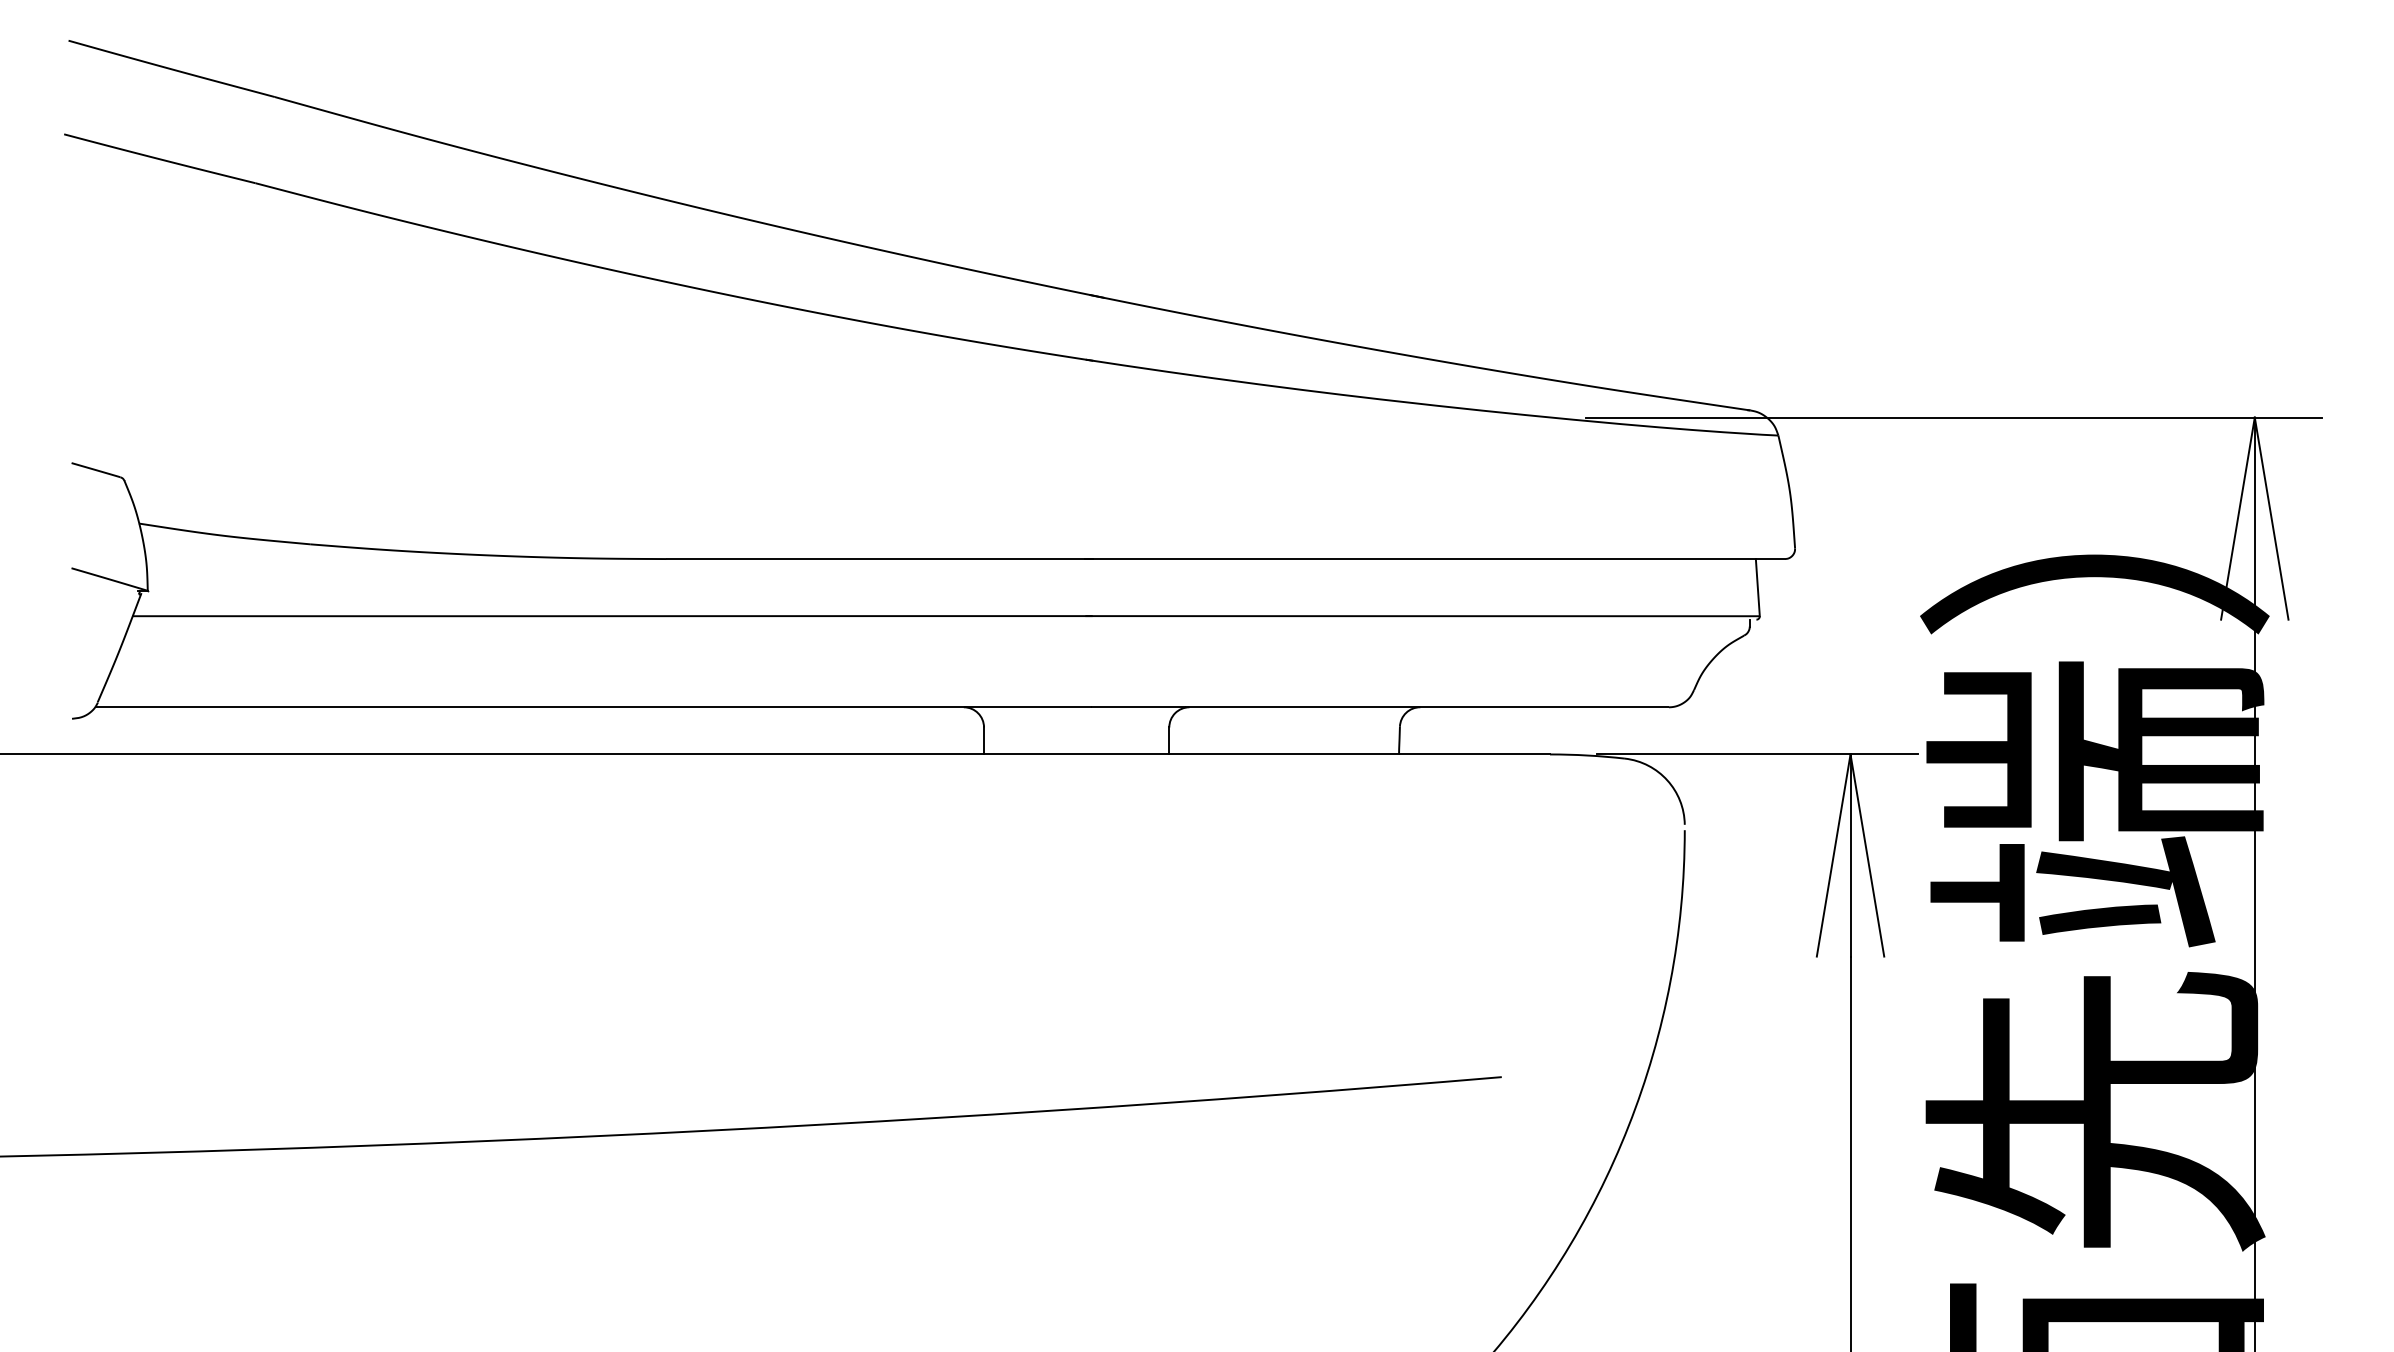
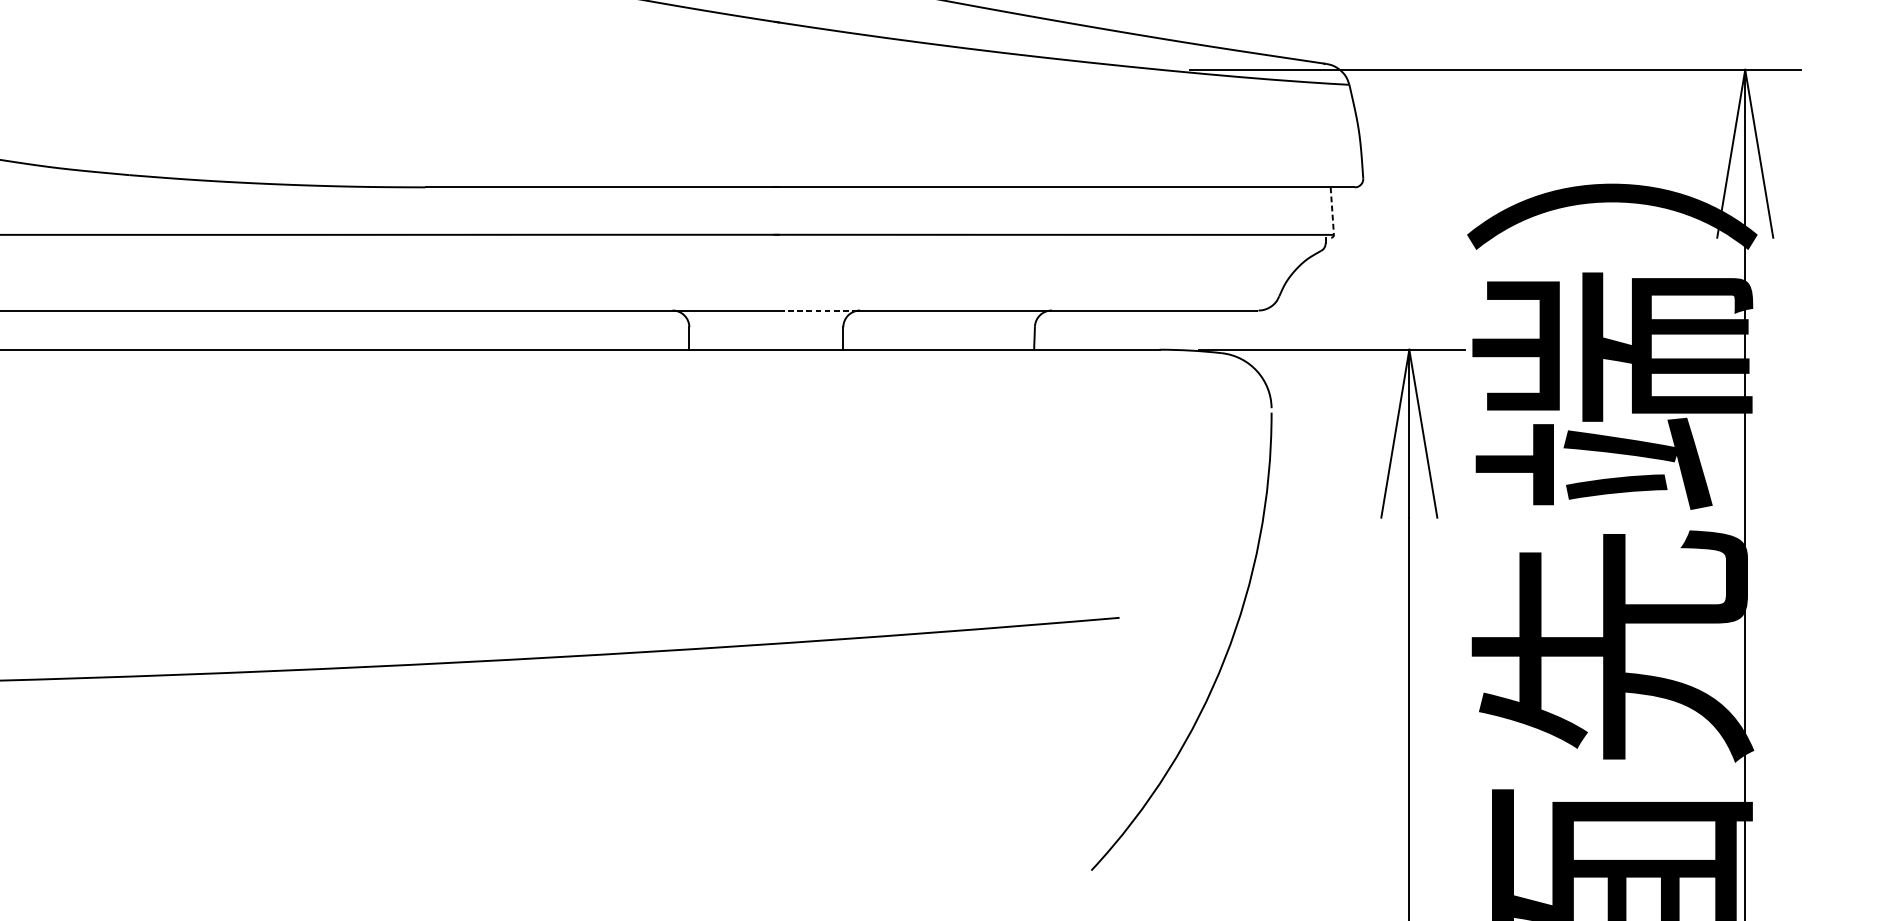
line: (1757, 587) -> (1332, 211), solid -> dashed
line: (1138, 707) -> (817, 310), solid -> dashed

